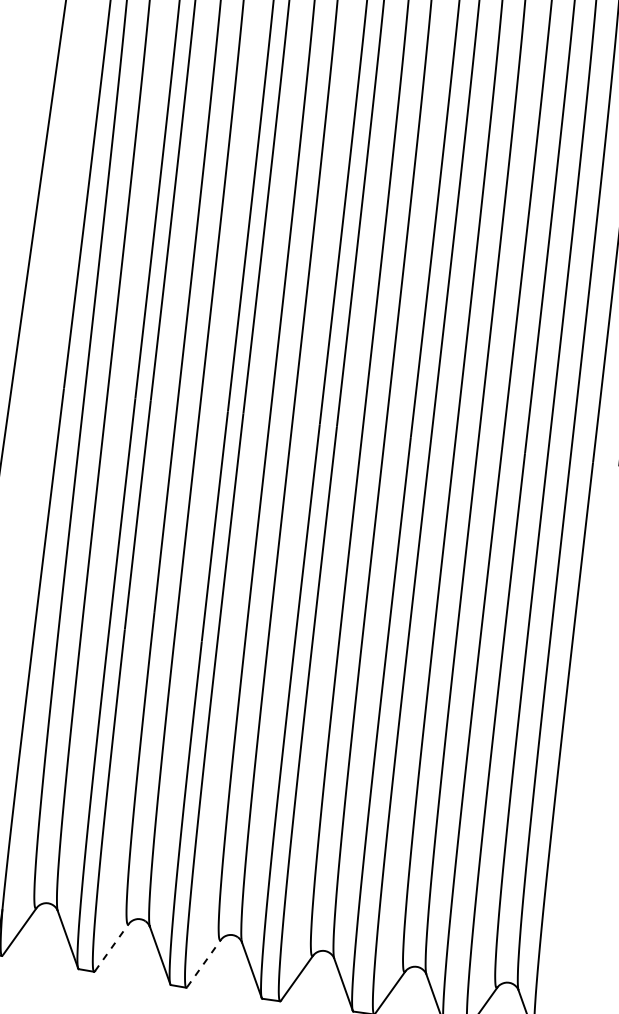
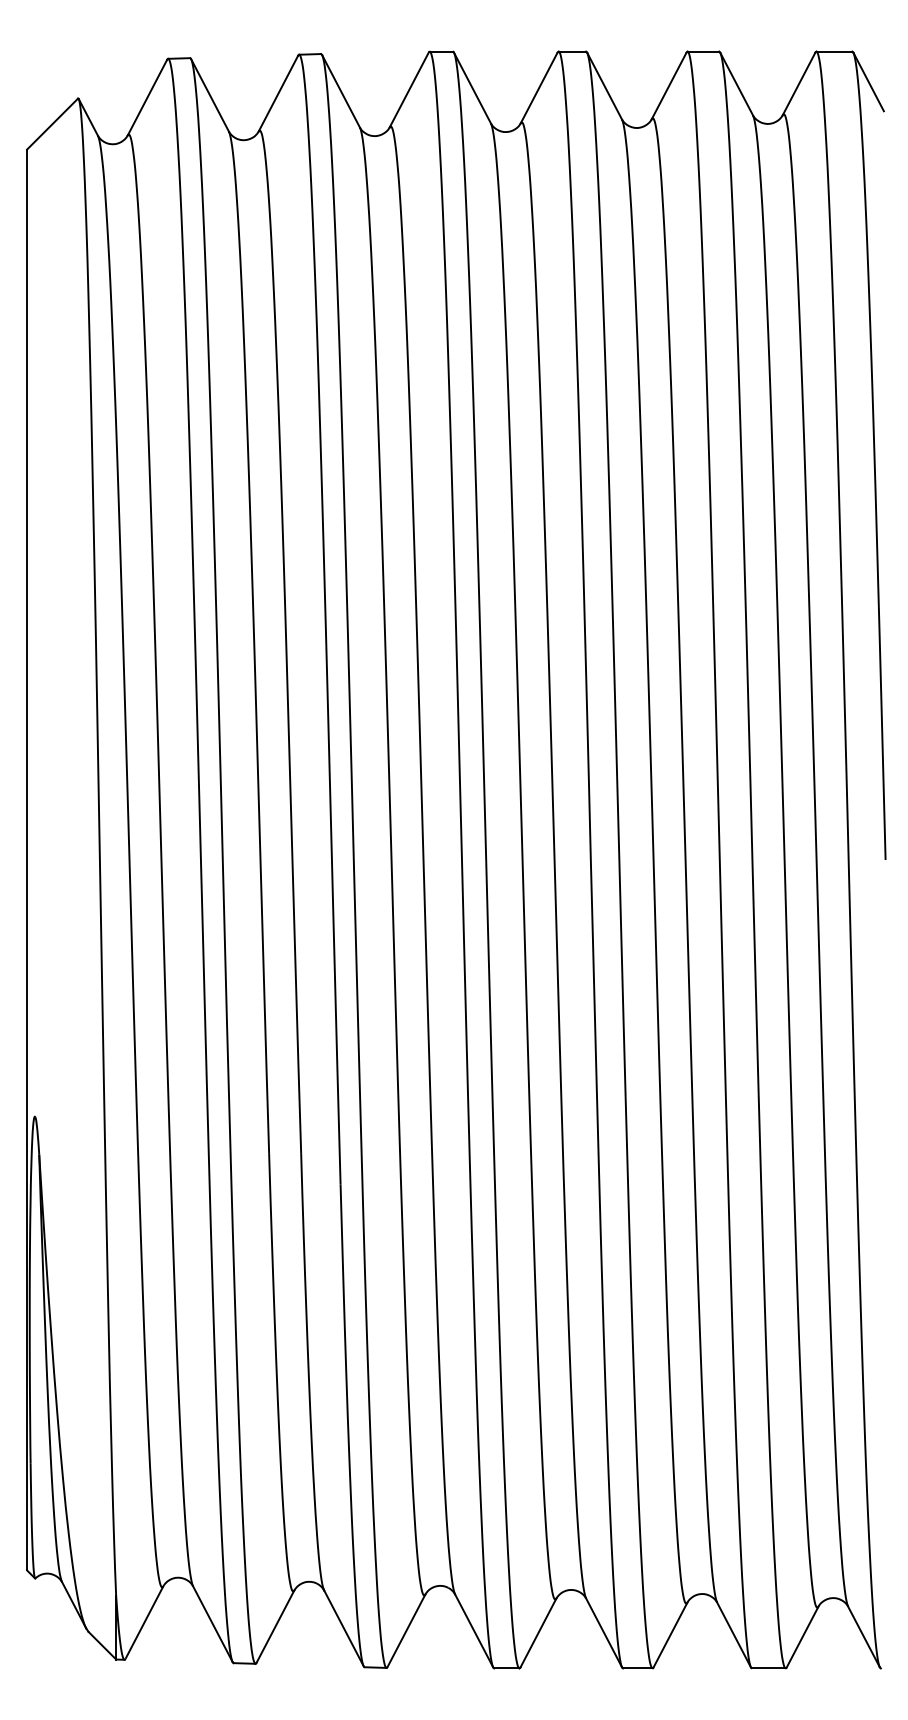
line: (111, 947) -> (275, 1626), dashed -> solid
line: (204, 963) -> (406, 1630), dashed -> solid

